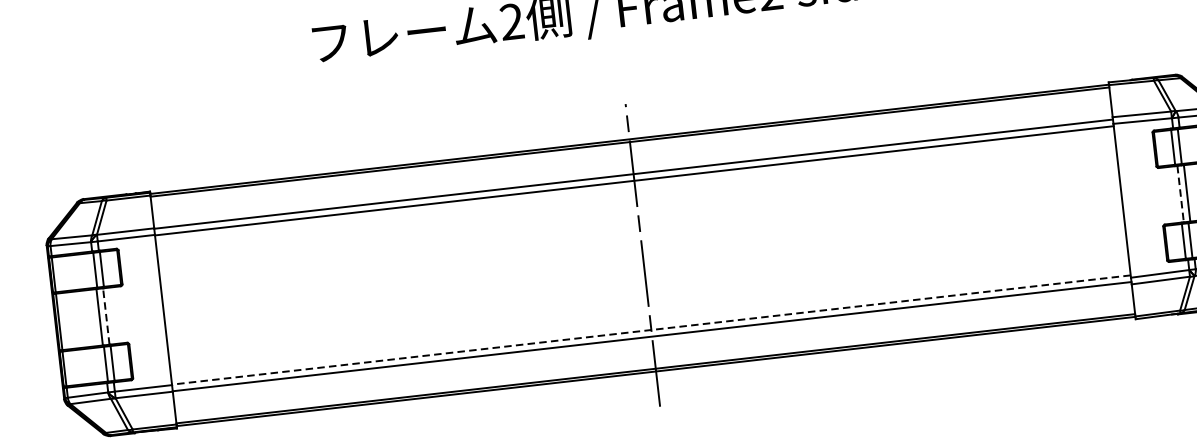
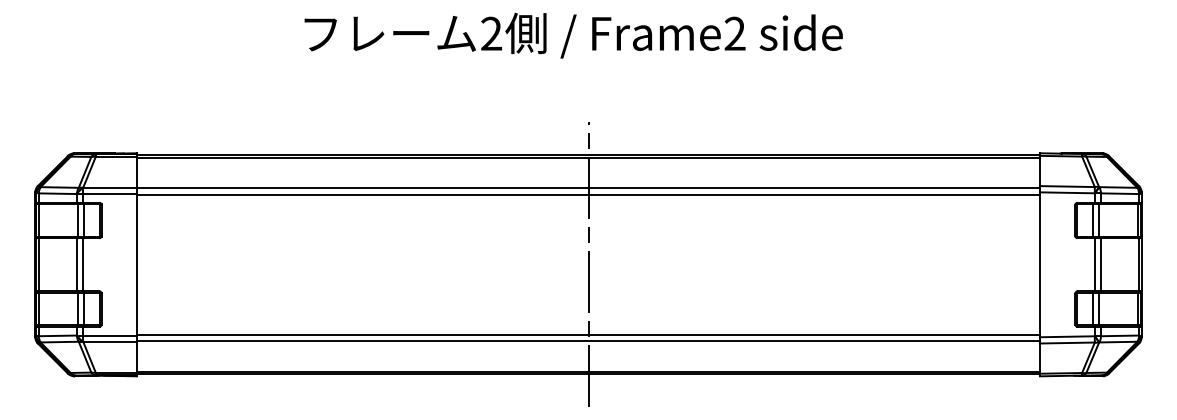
line: (1180, 193) -> (1094, 264), dashed -> solid
line: (106, 316) -> (83, 264), dashed -> solid
line: (651, 330) -> (588, 335), dashed -> solid

